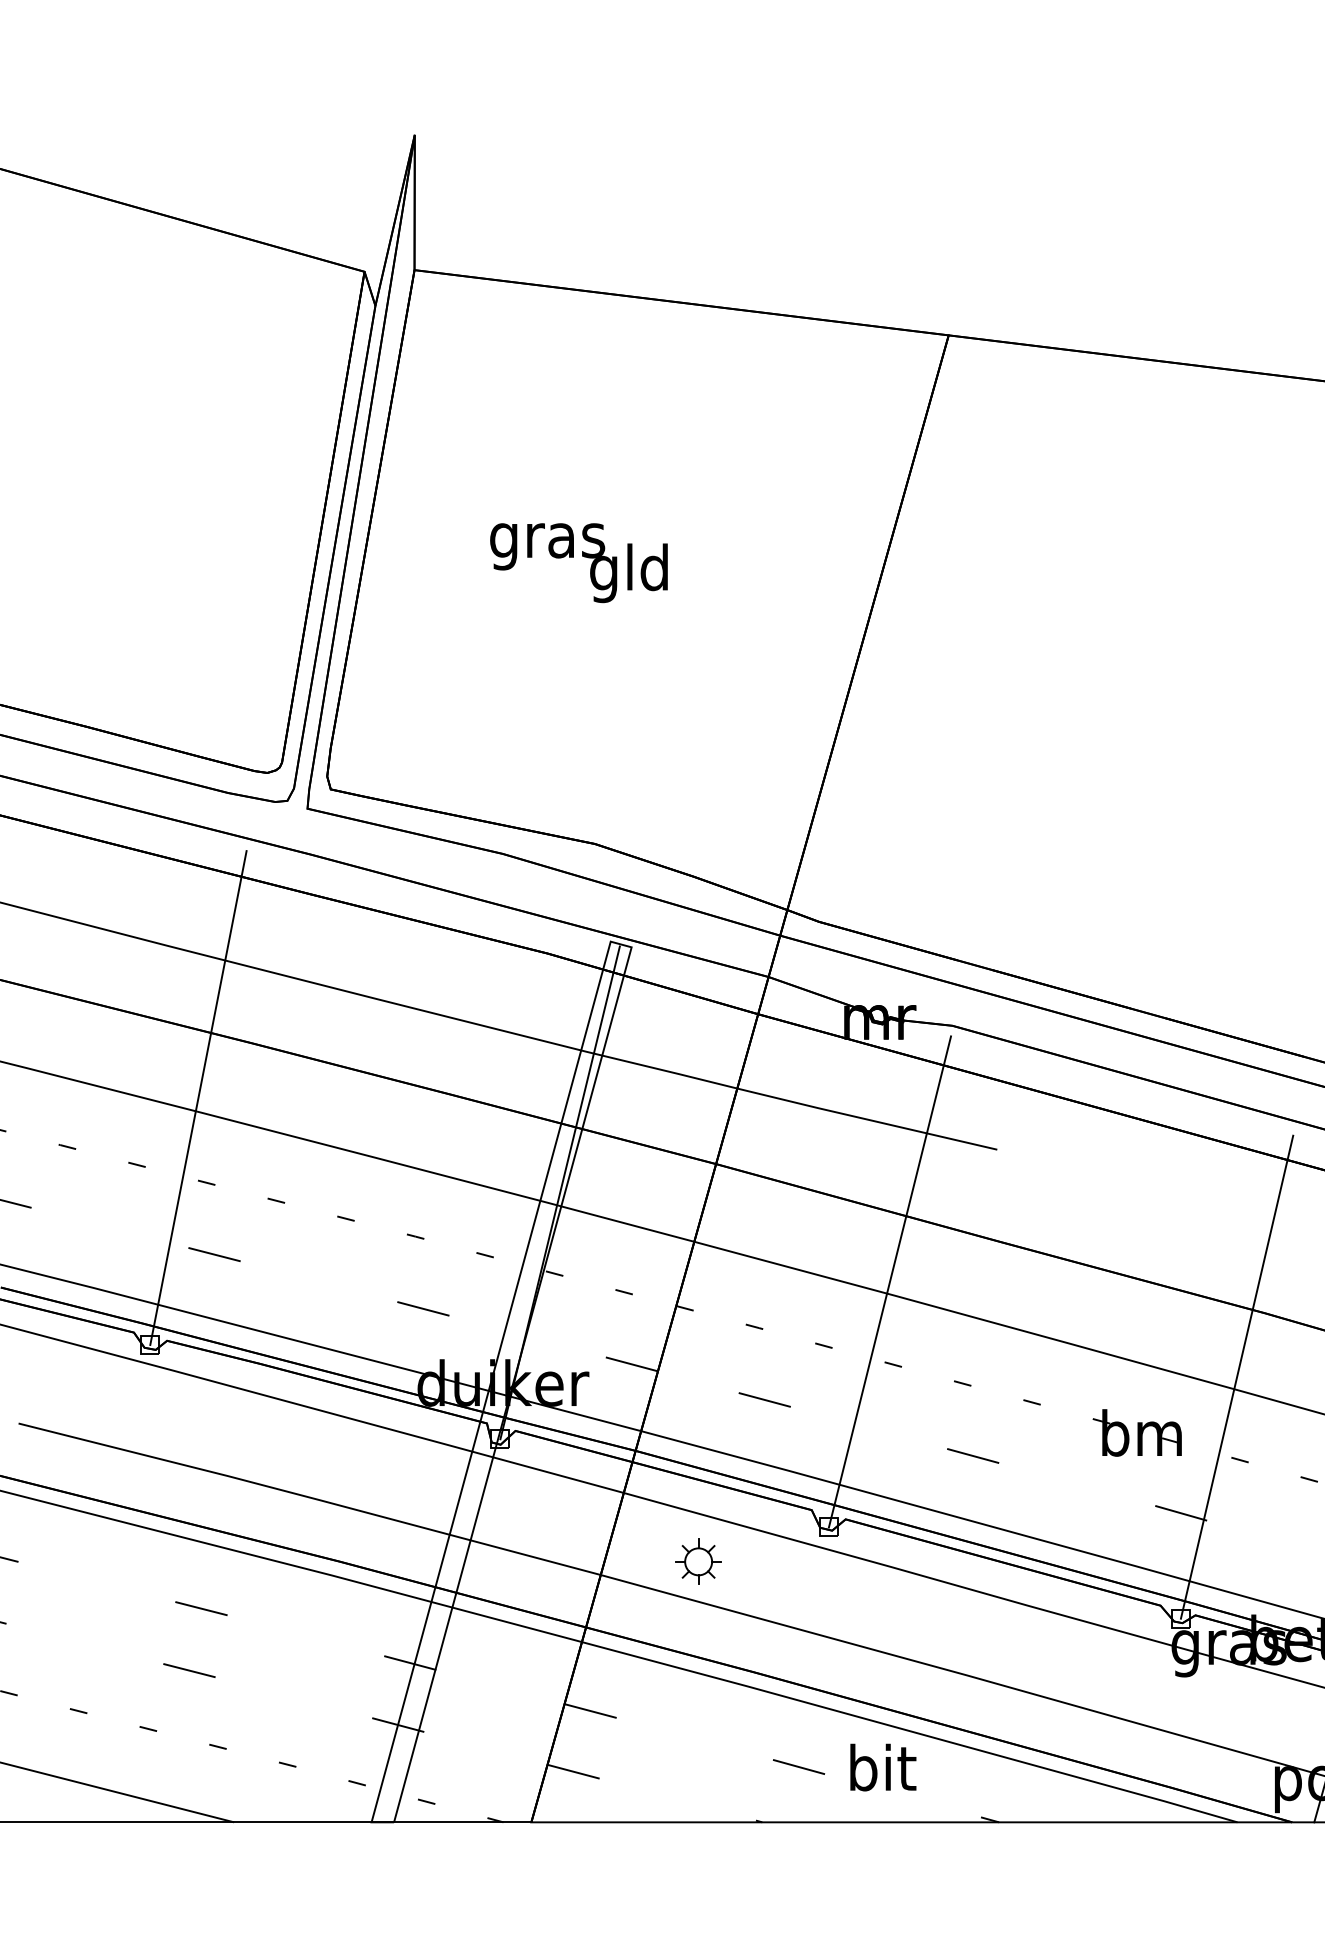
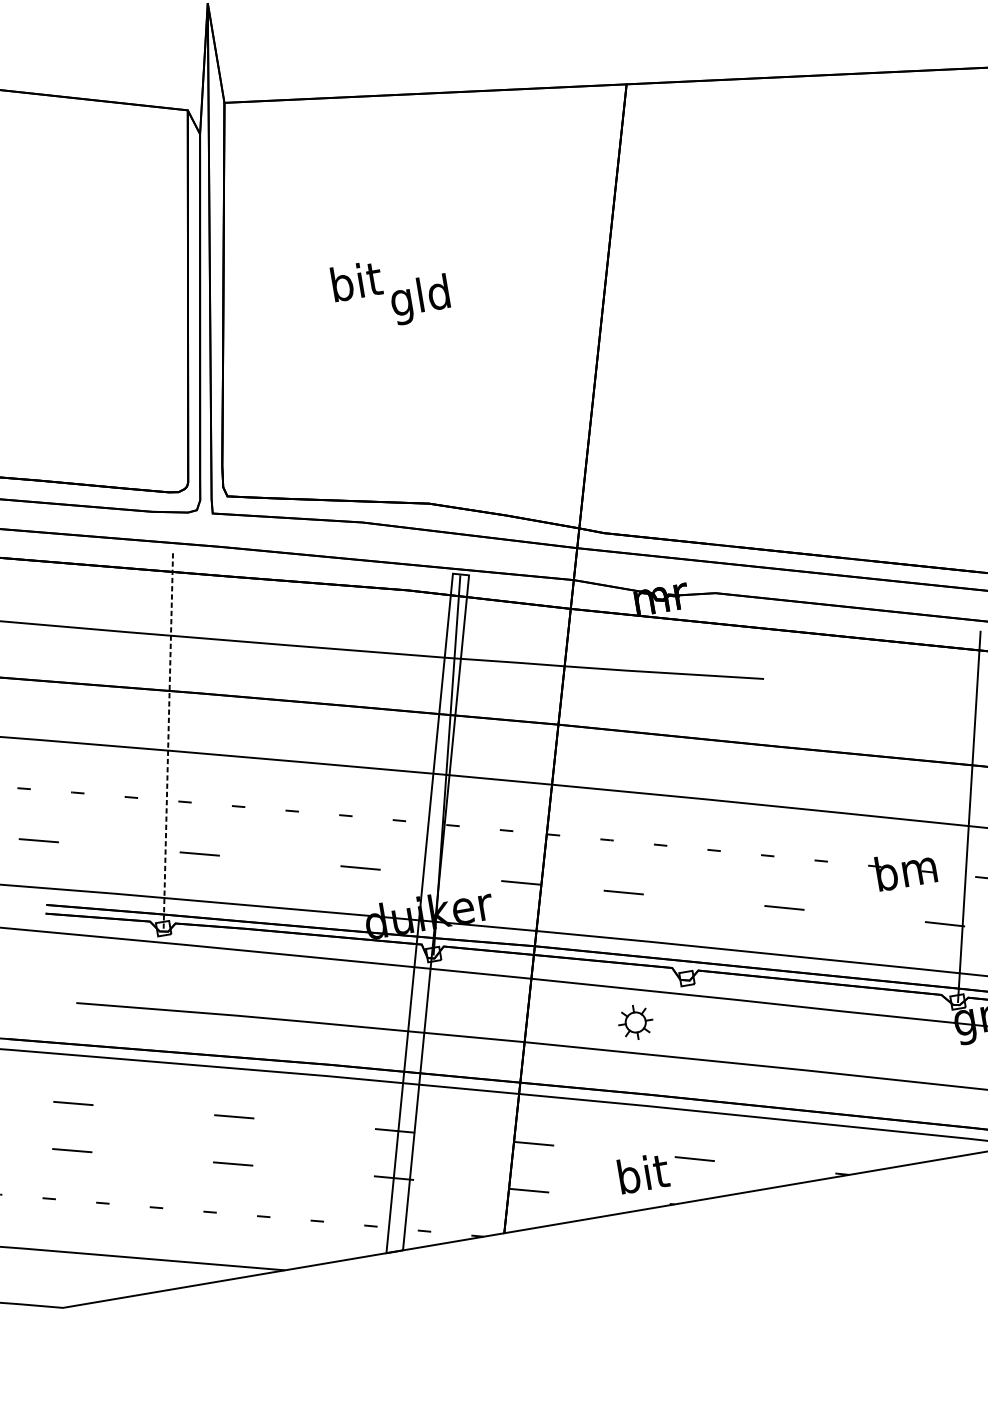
text: (547, 540) -> (356, 285), gras -> bit
line: (198, 1098) -> (168, 740), solid -> dashed
line: (889, 1281) -> (700, 789), removed
part: (698, 1561) -> (635, 1022), moved
text: (883, 1767) -> (643, 1173), moved

